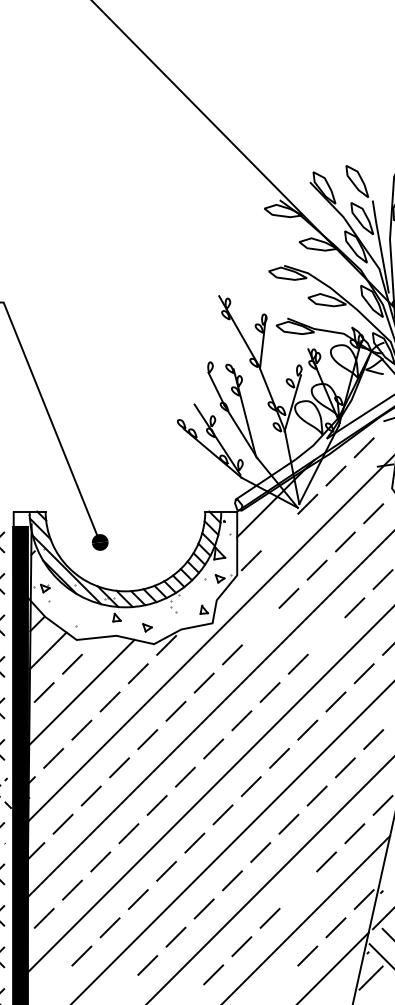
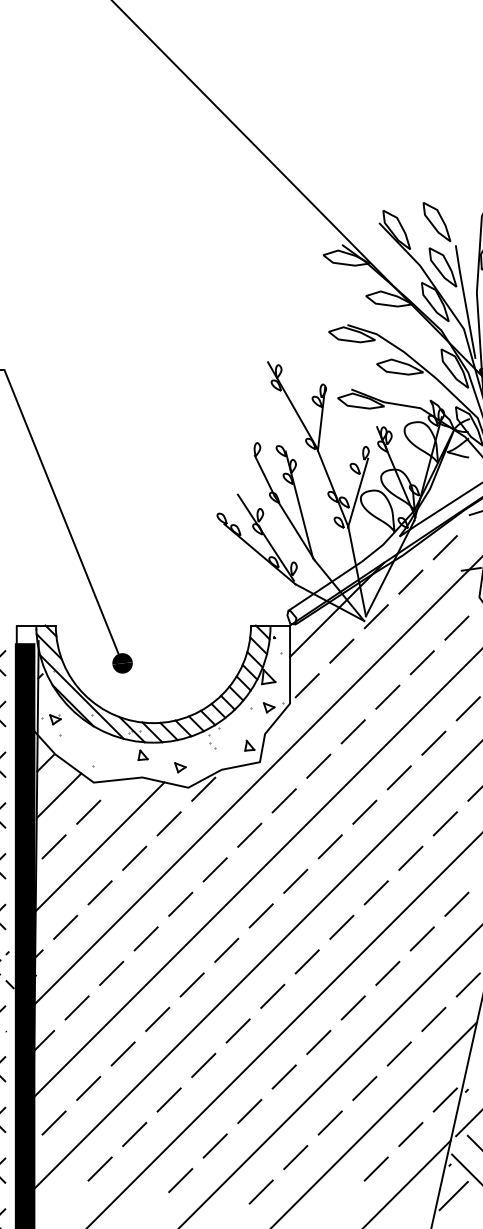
line: (279, 532) -> (341, 651), added
line: (260, 626) -> (318, 766), added
line: (326, 635) -> (399, 777), added
line: (297, 889) -> (363, 1087), added

